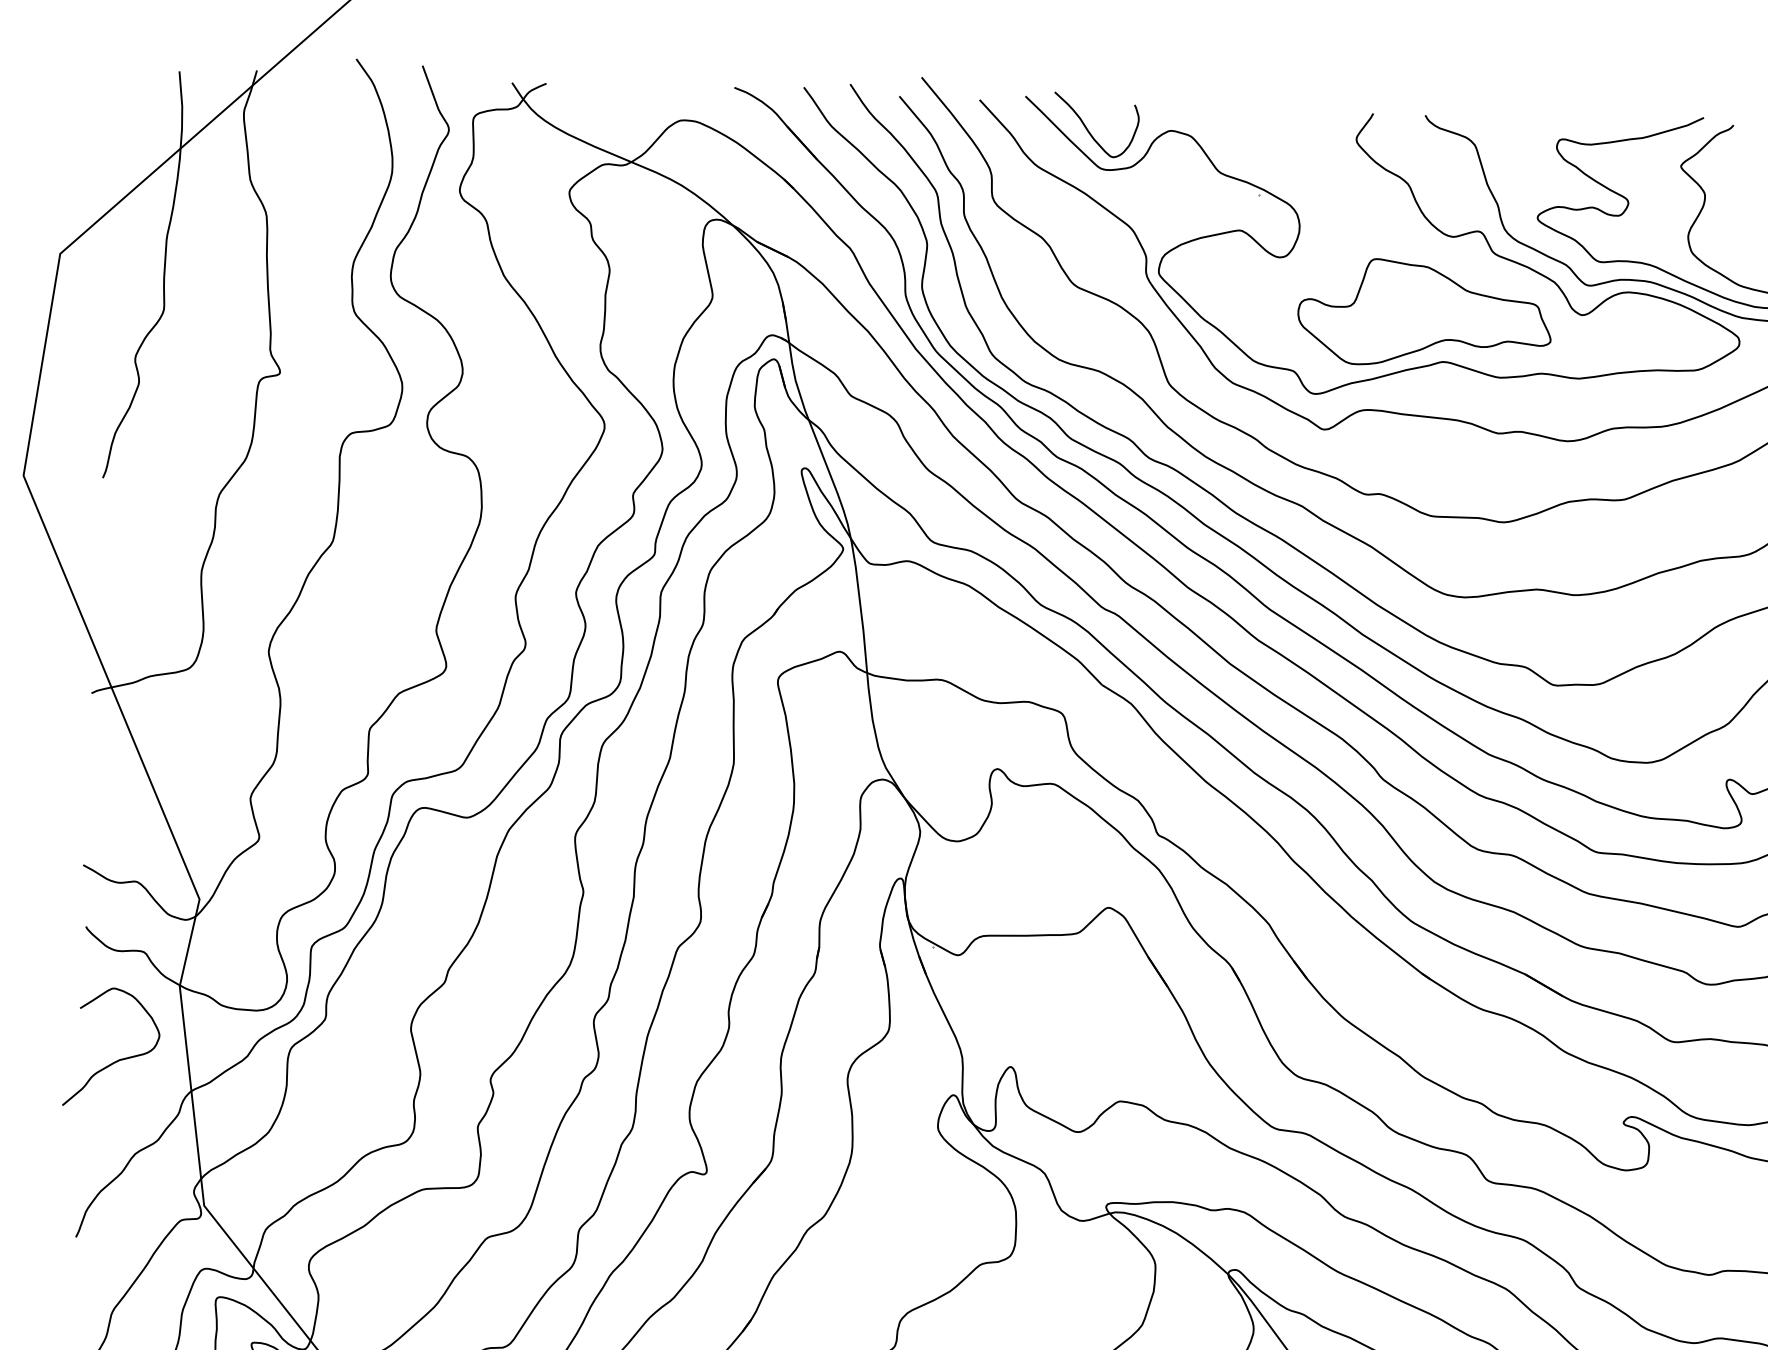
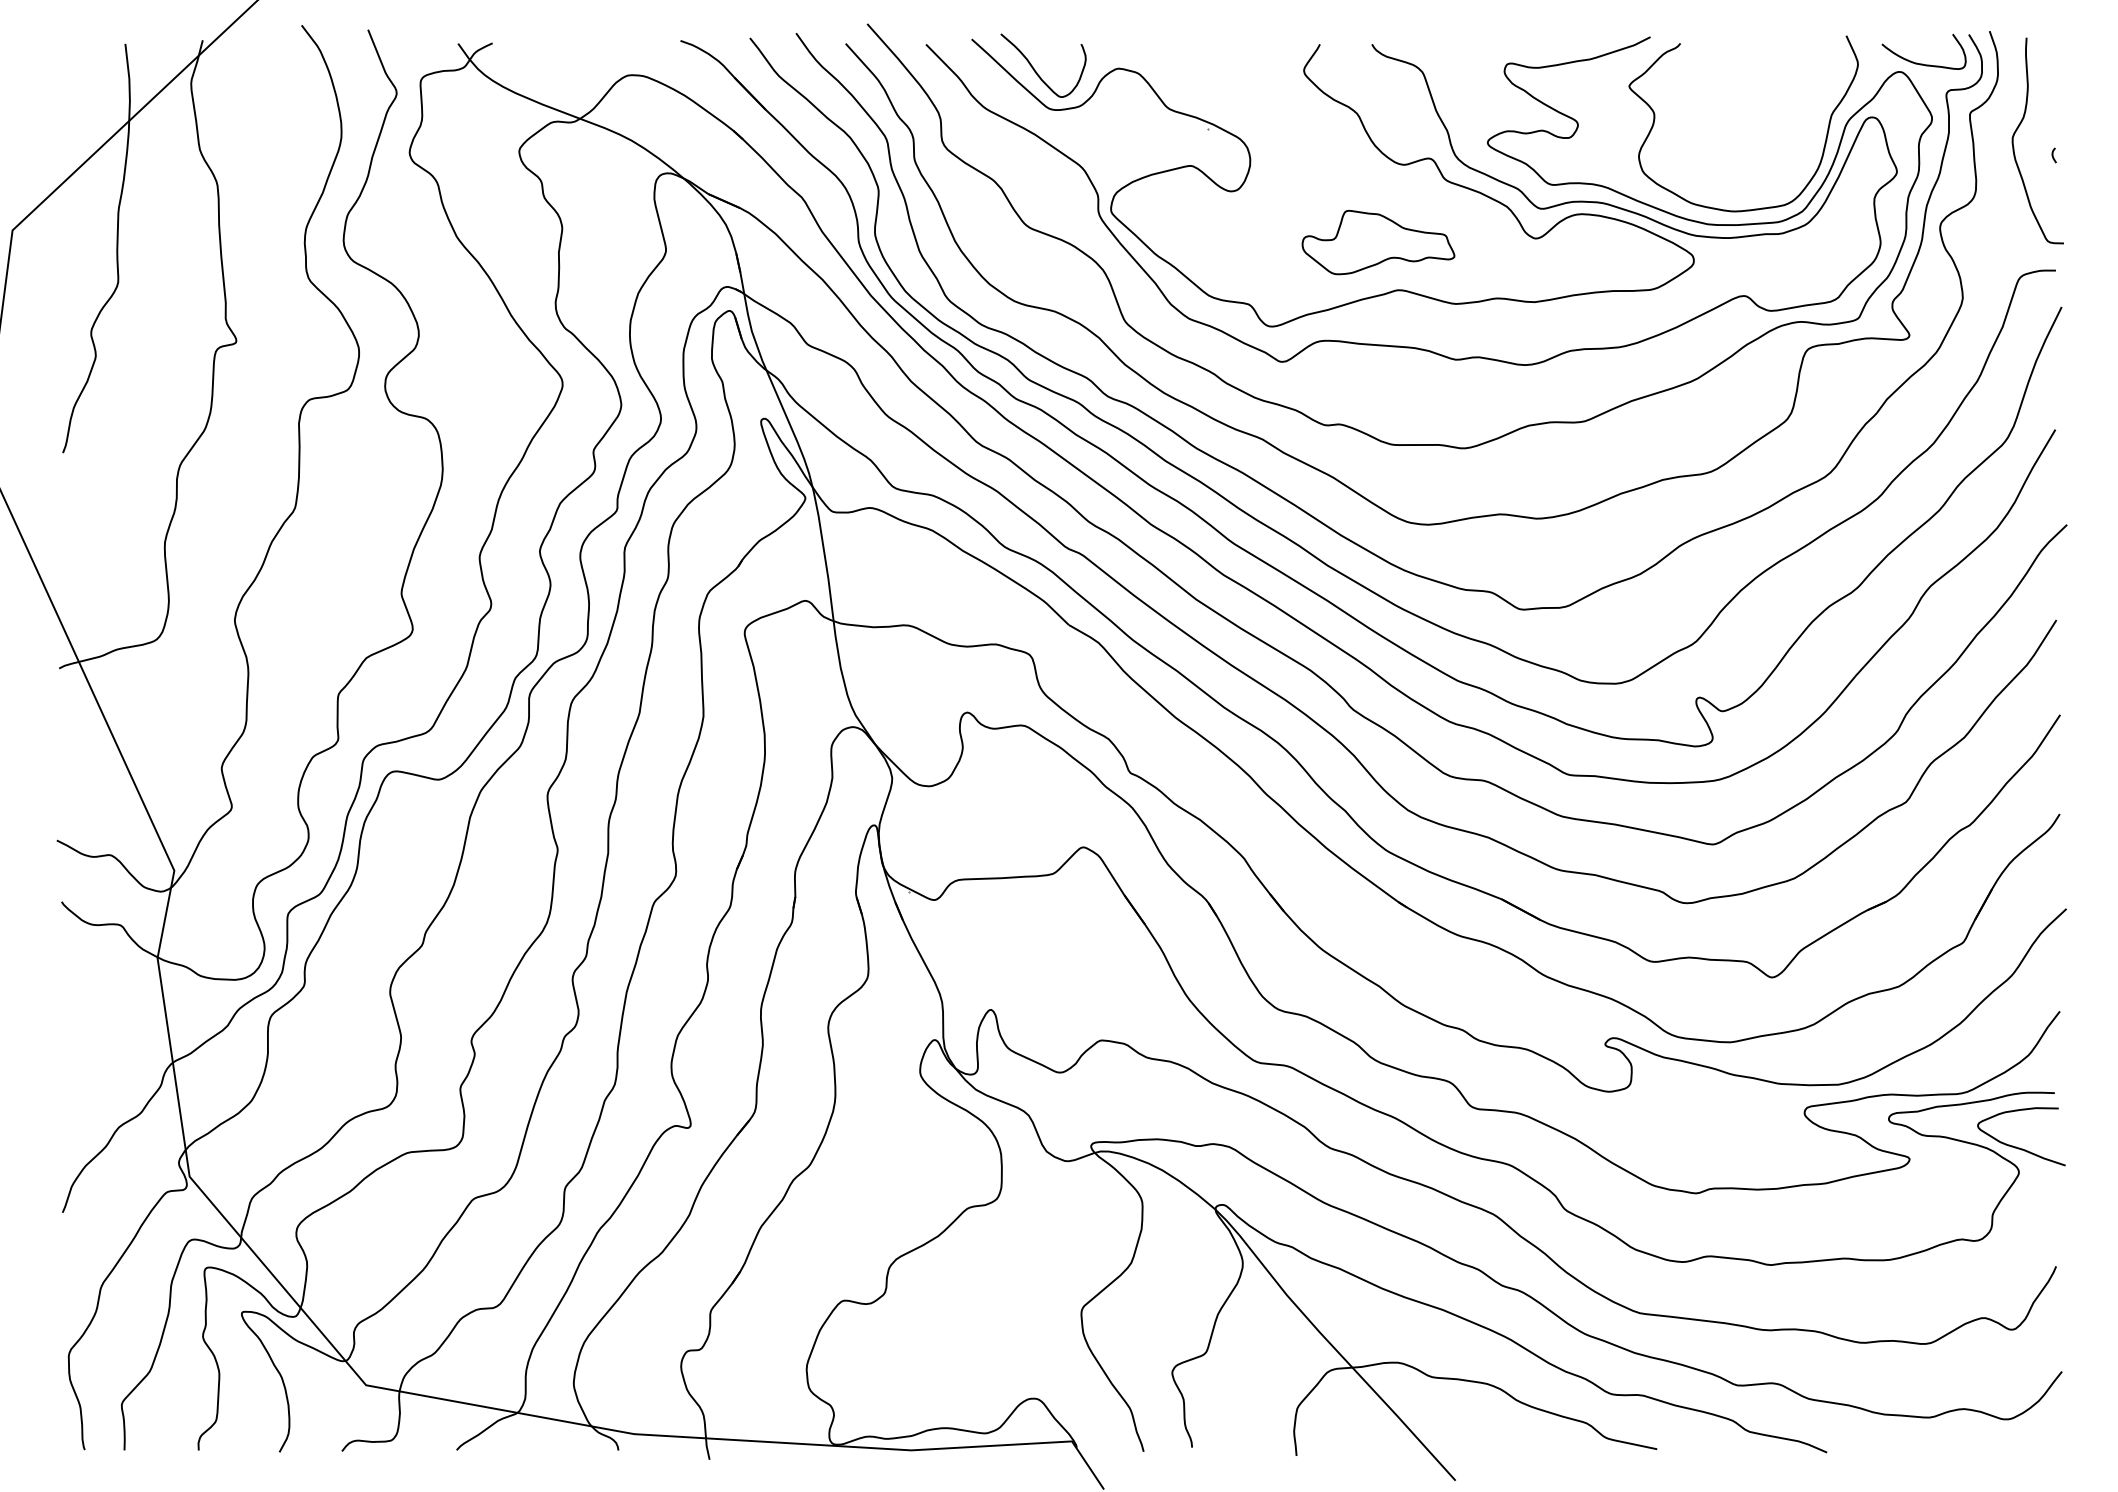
part: (1424, 313) -> (1378, 242), size x0.6
curve: (118, 1059) -> (98, 1033), removed

